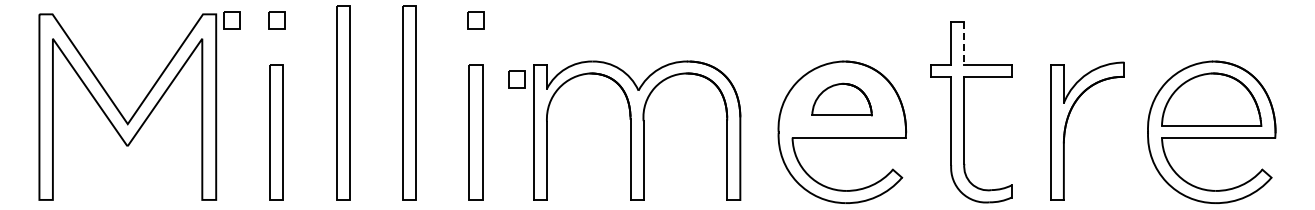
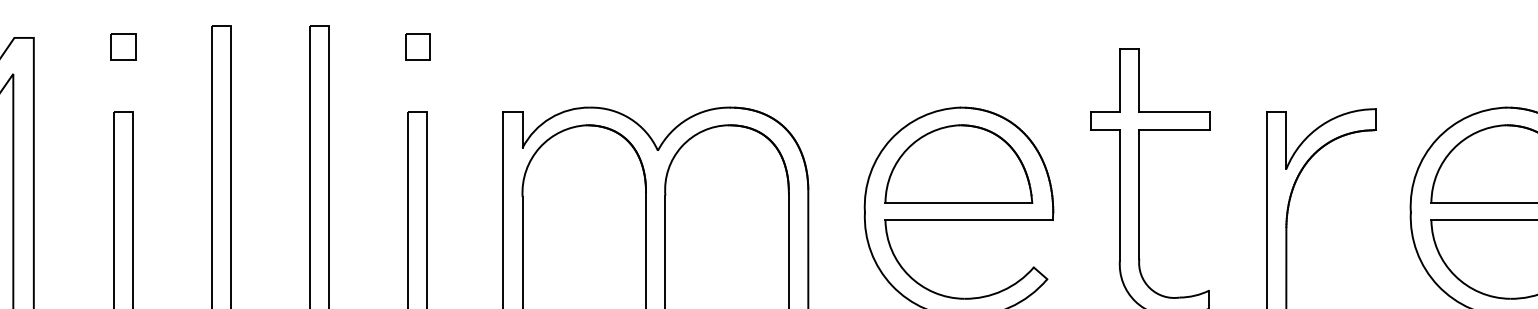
part: (231, 20) -> (56, 46), removed
line: (964, 43) -> (1139, 80), dashed -> solid
part: (516, 79) -> (477, 134), removed
part: (841, 99) -> (957, 163), size x1.67

